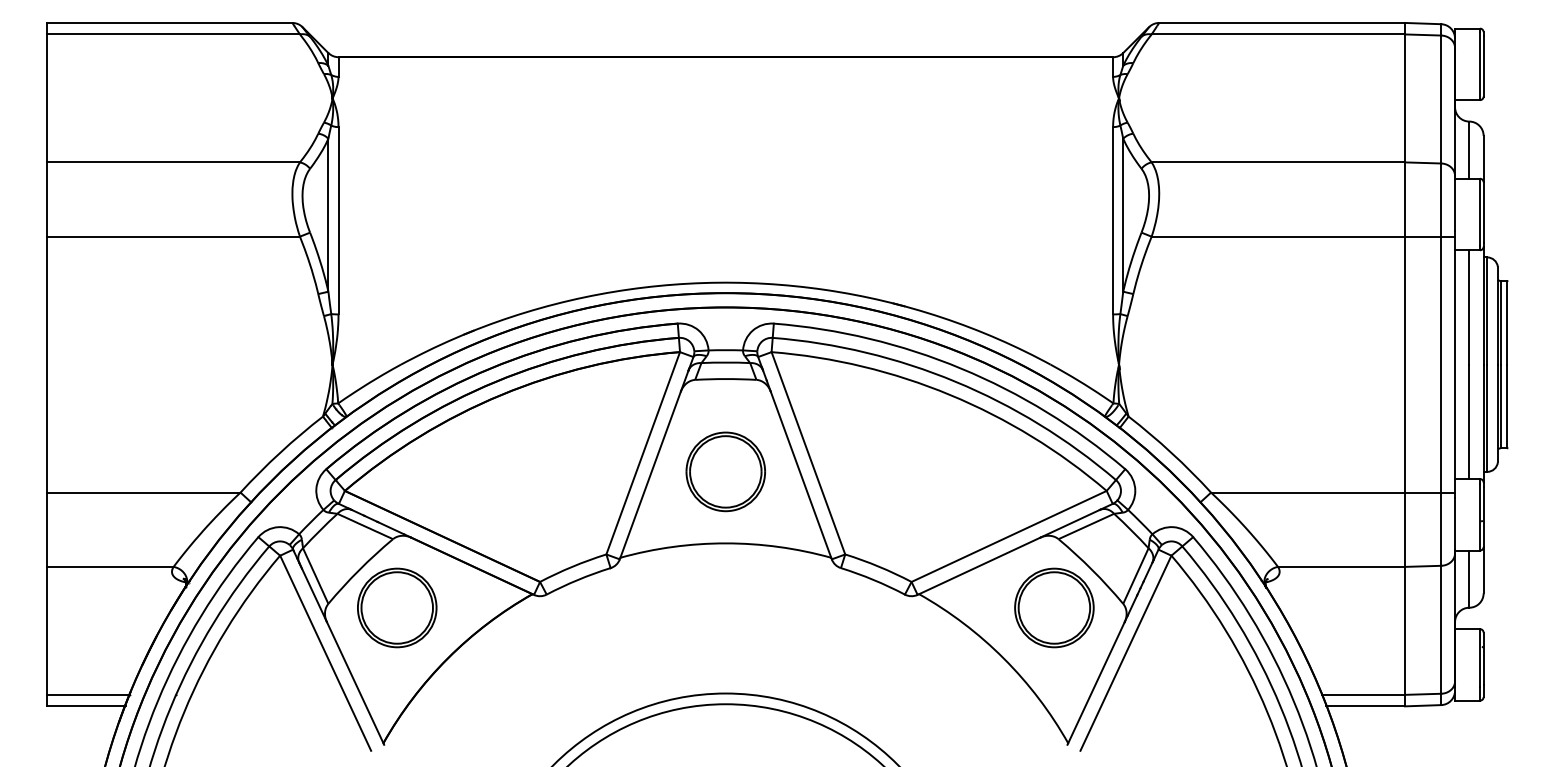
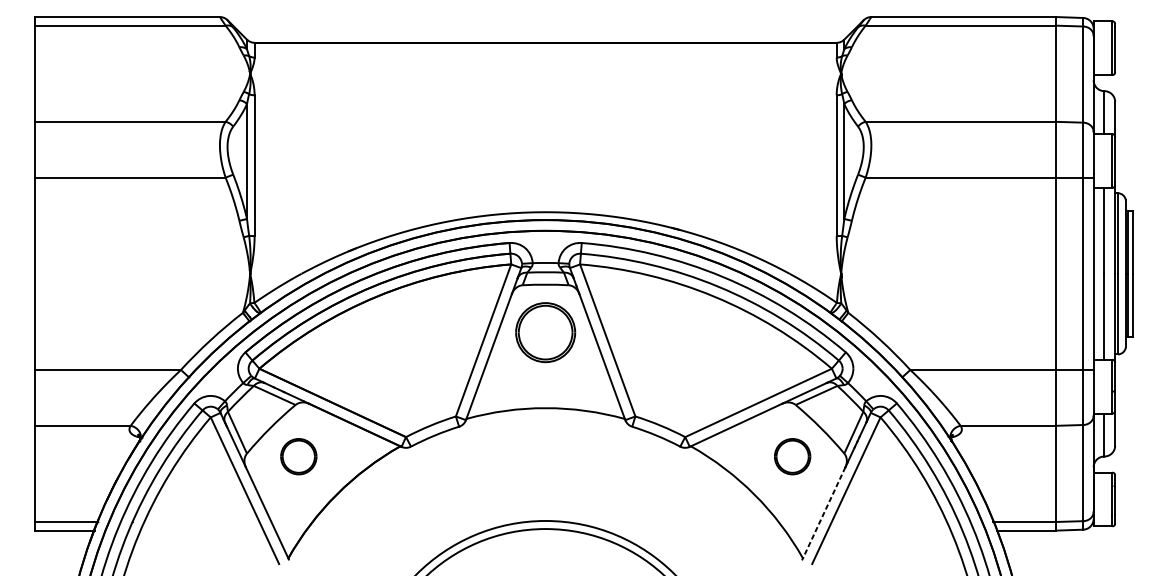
part: (725, 471) -> (545, 332), moved
part: (397, 607) -> (298, 456), size x0.6
part: (1054, 607) -> (792, 456), size x0.6
line: (1096, 682) -> (824, 512), solid -> dashed

